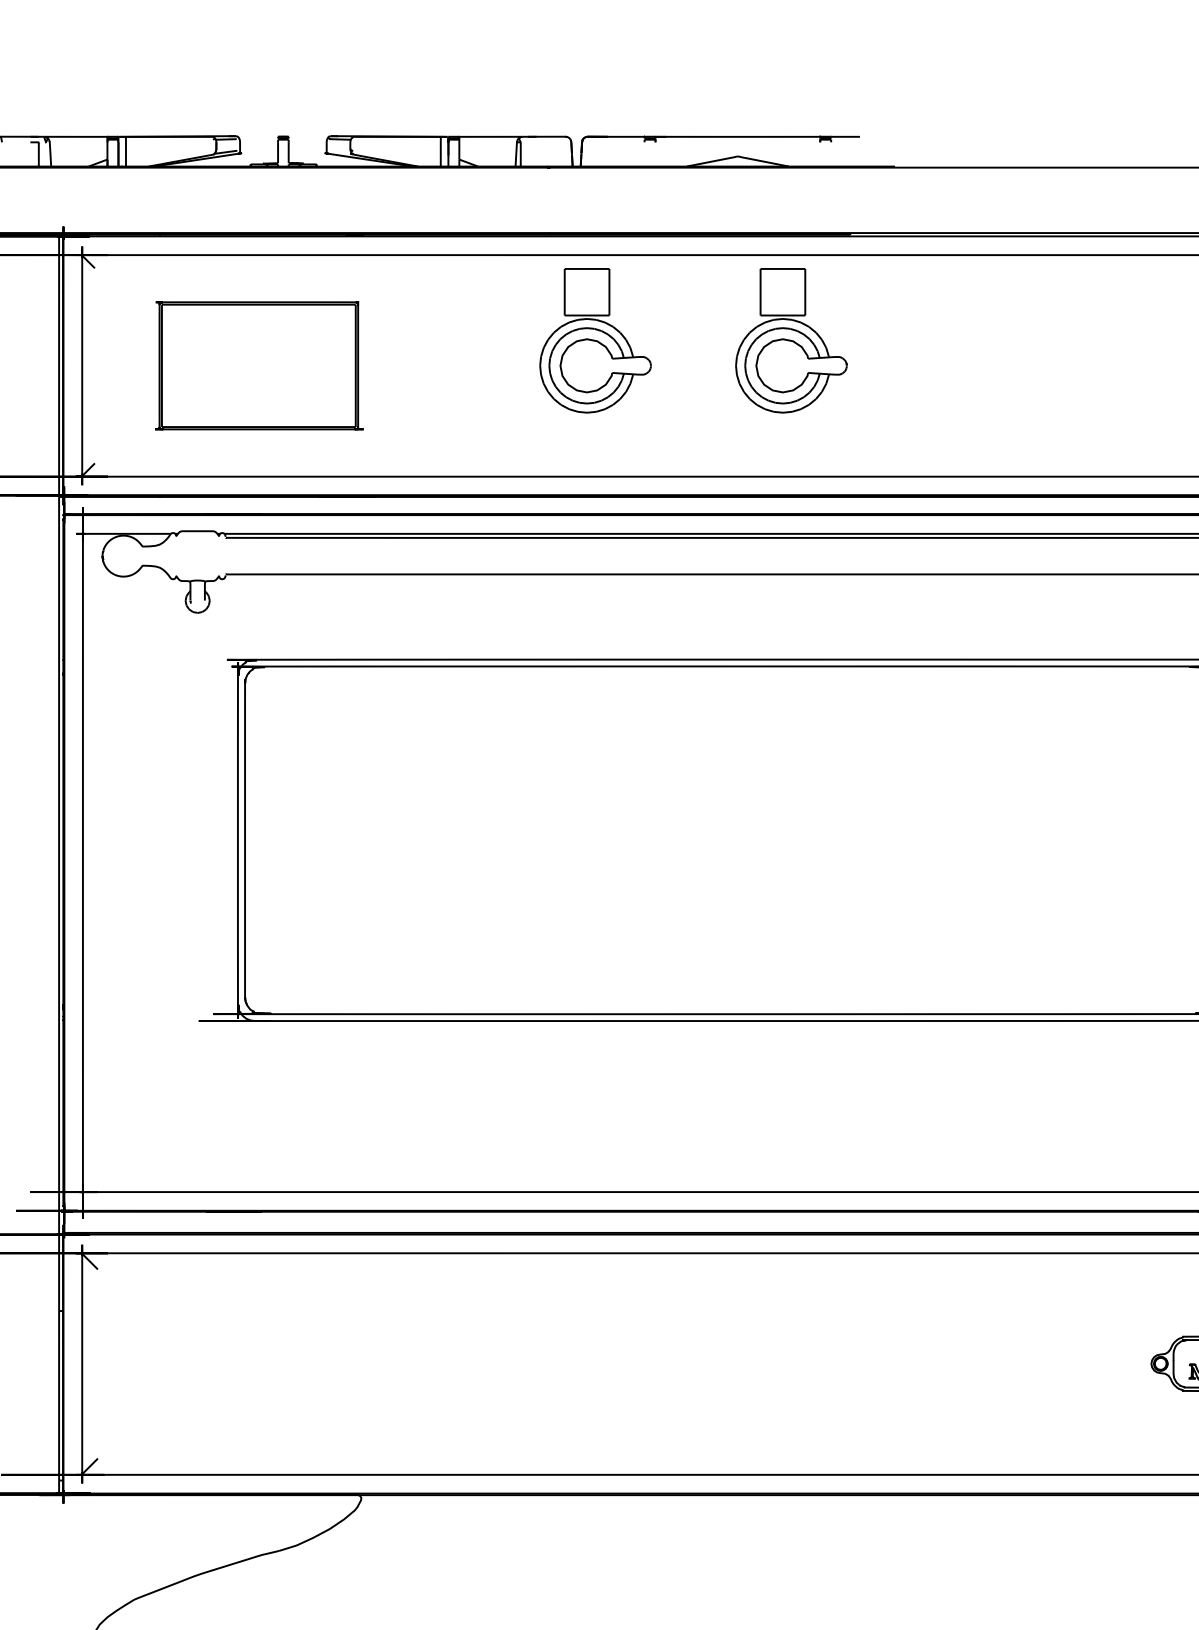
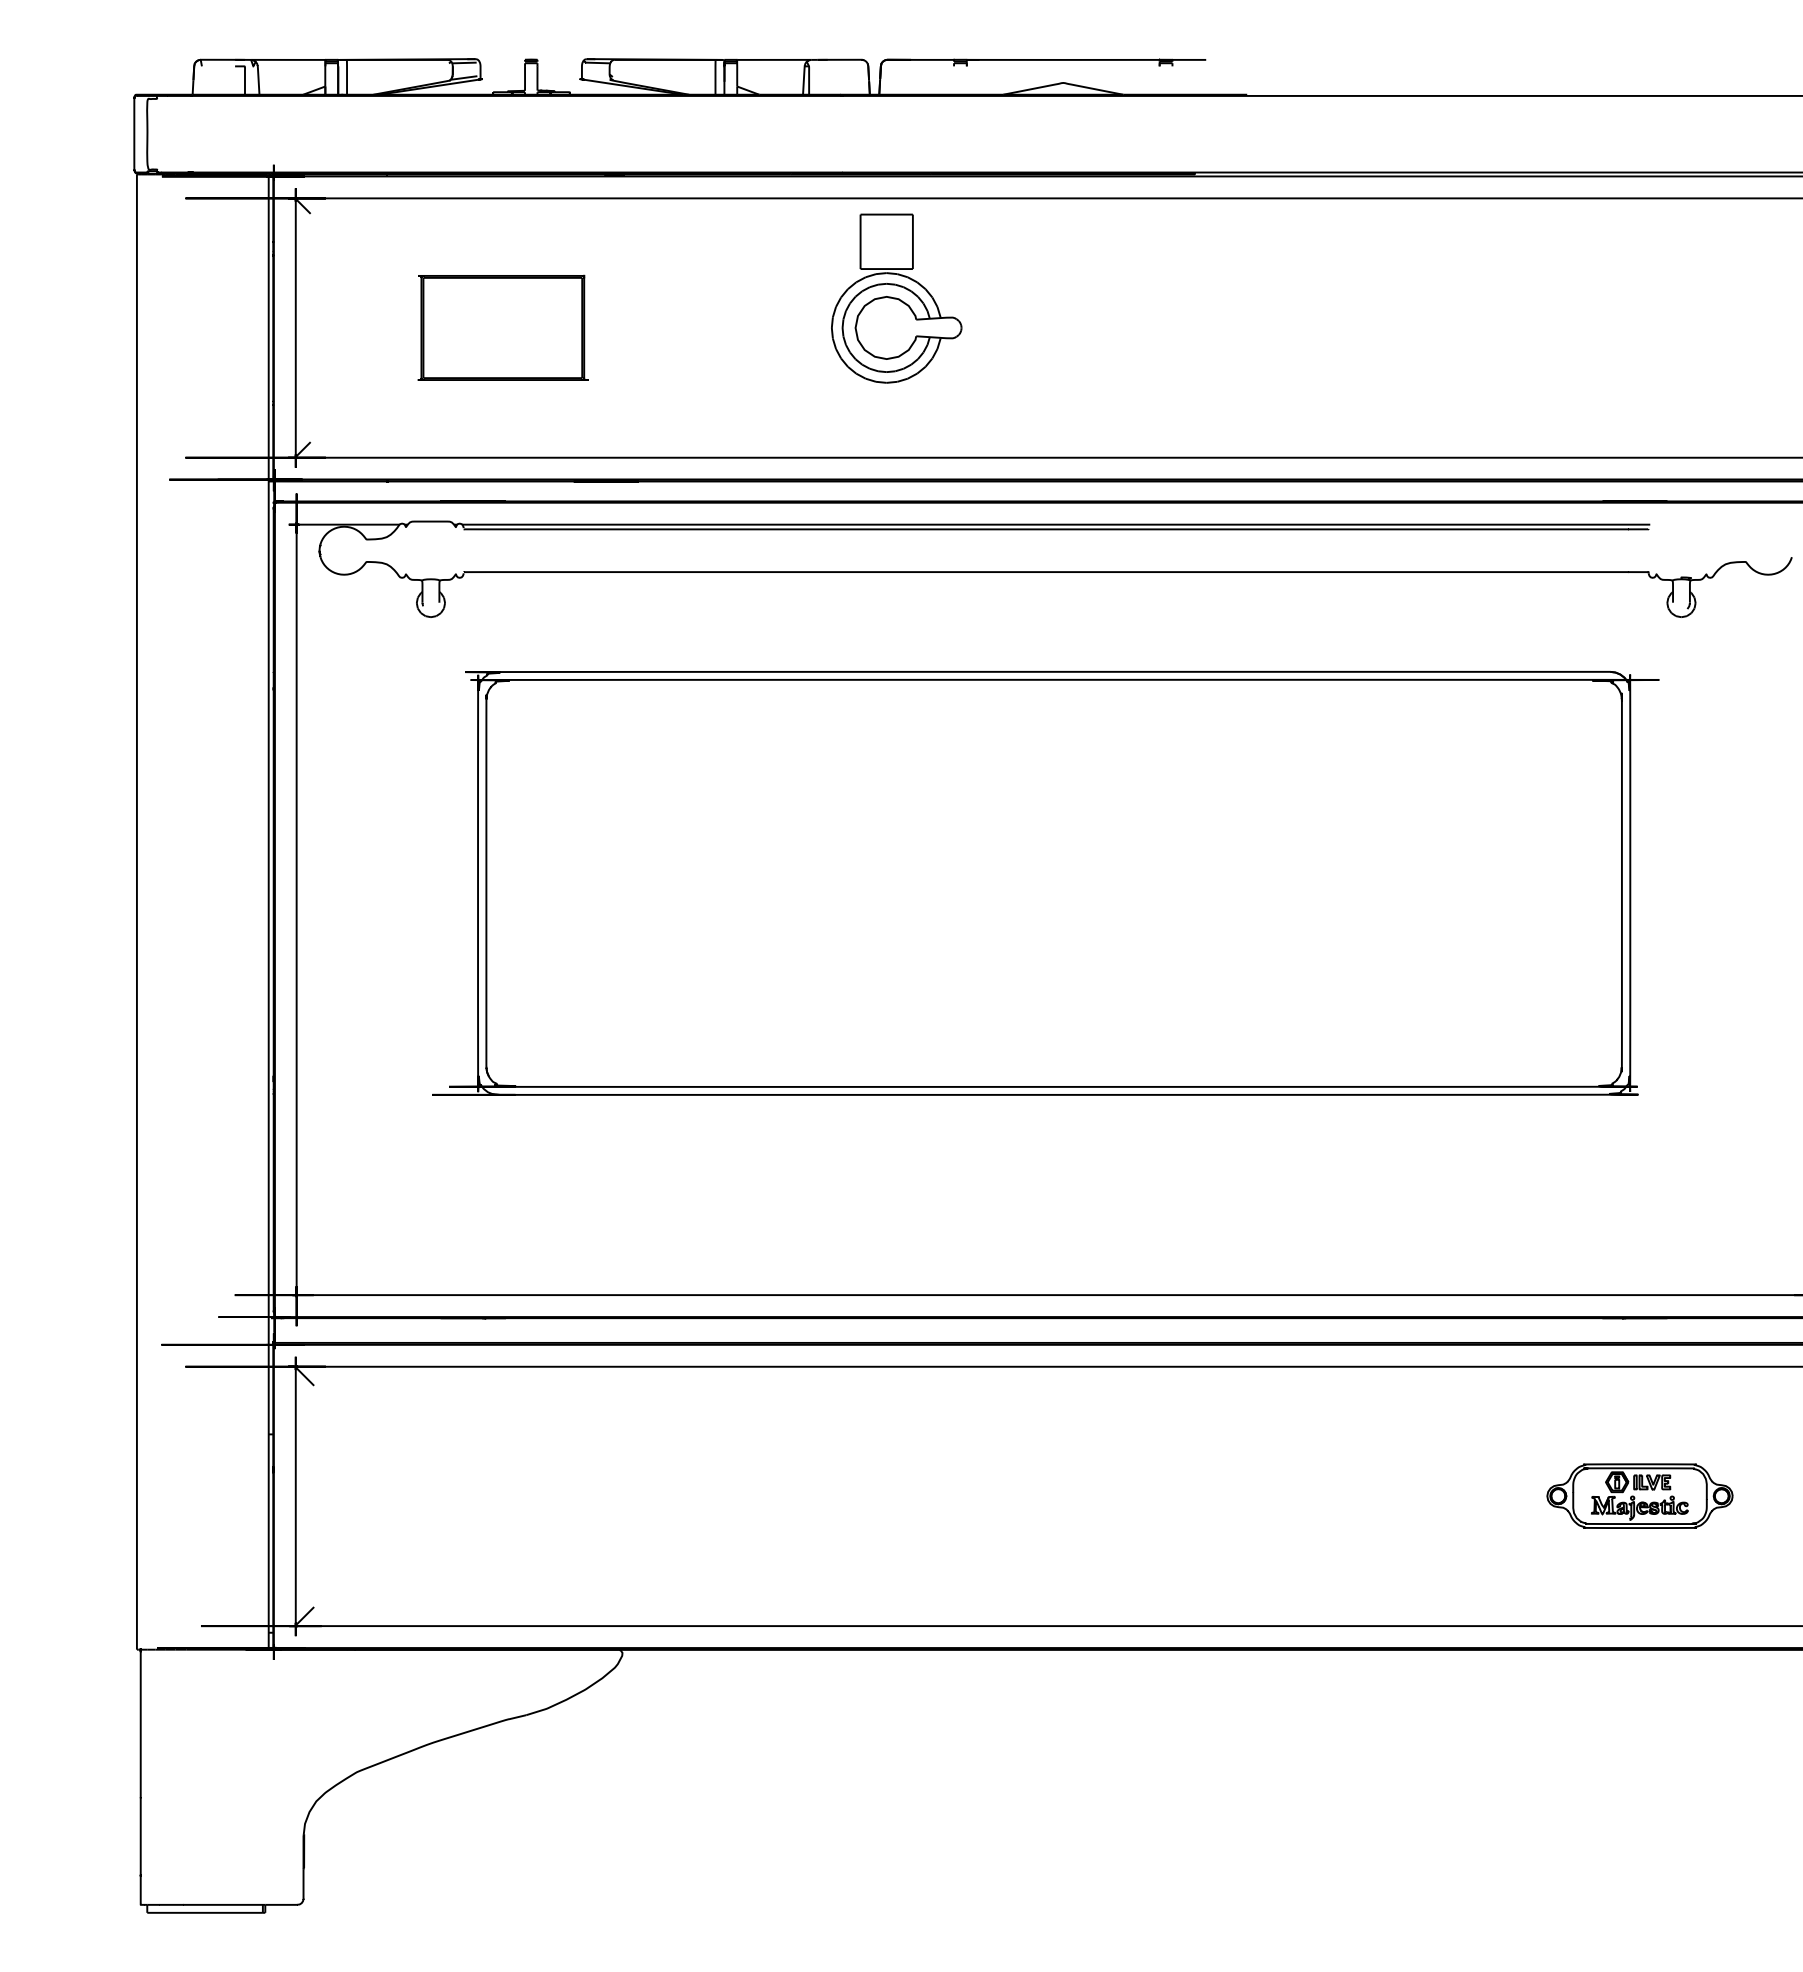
part: (791, 340) -> (1125, 298), removed
part: (259, 365) -> (503, 327), size x0.7

